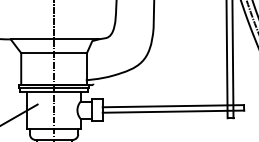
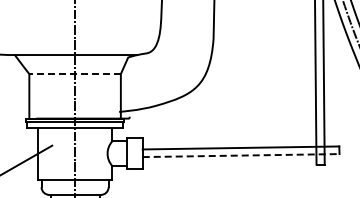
line: (54, 53) -> (75, 74), solid -> dashed
line: (173, 111) -> (241, 155), solid -> dashed

